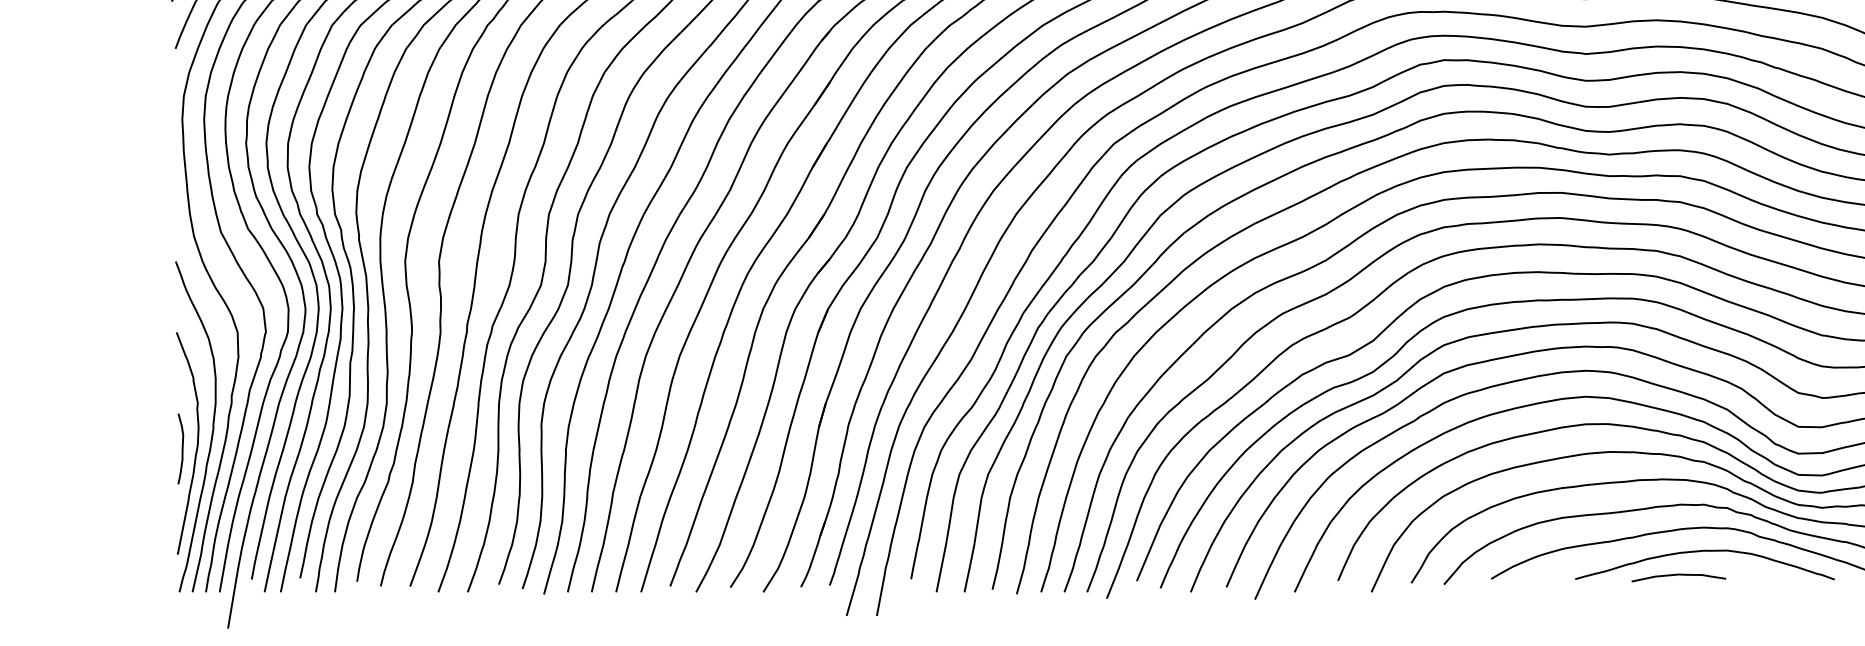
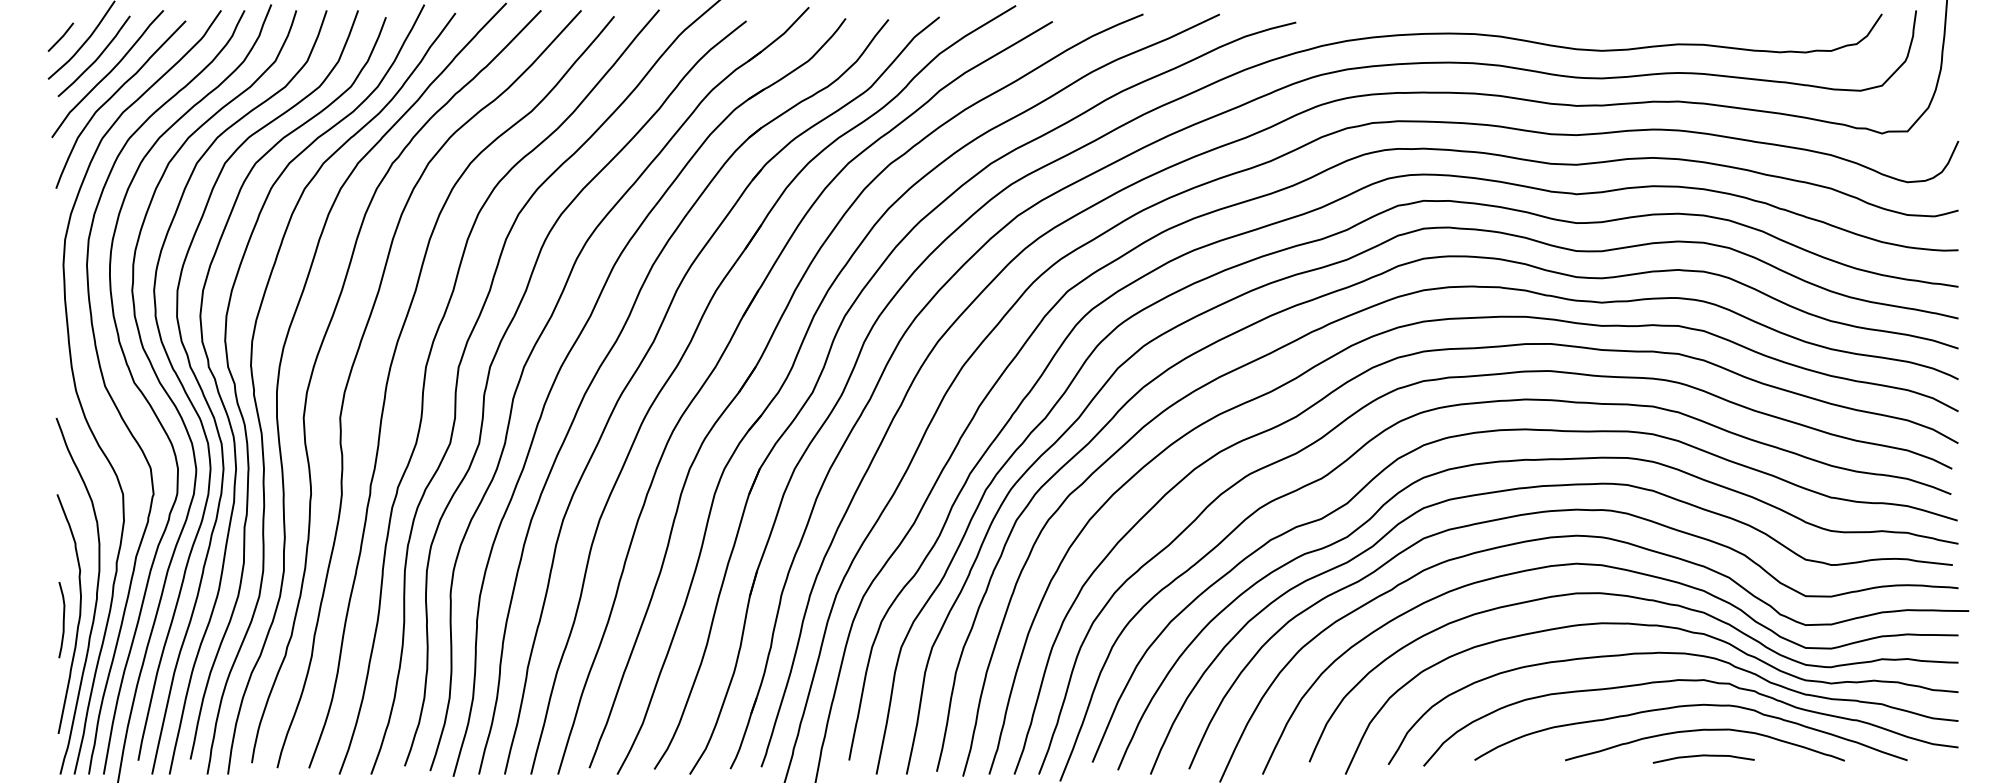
curve: (1678, 575) -> (1703, 756), moved

